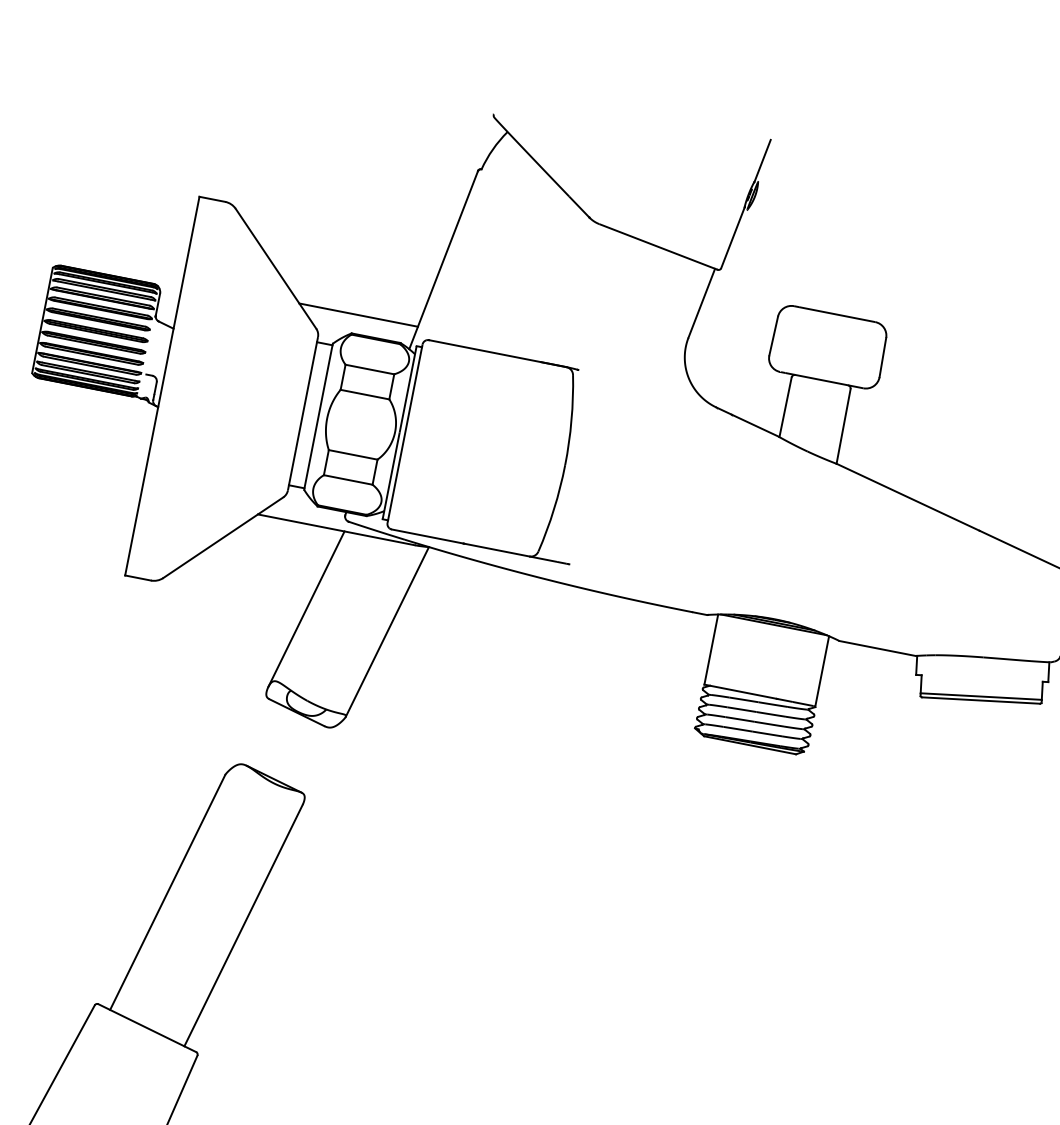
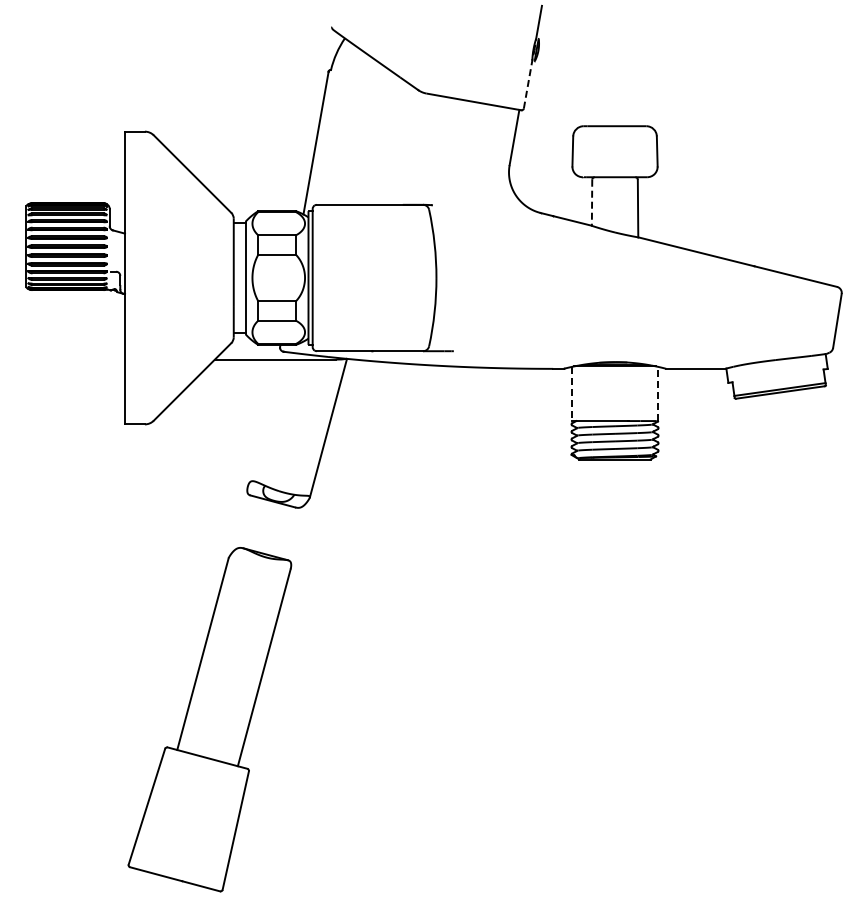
line: (733, 238) -> (528, 84), solid -> dashed
line: (358, 315) -> (260, 196), removed
line: (785, 408) -> (592, 203), solid -> dashed
line: (306, 608) -> (264, 422), removed
line: (711, 650) -> (572, 394), solid -> dashed
line: (821, 670) -> (657, 393), solid -> dashed

